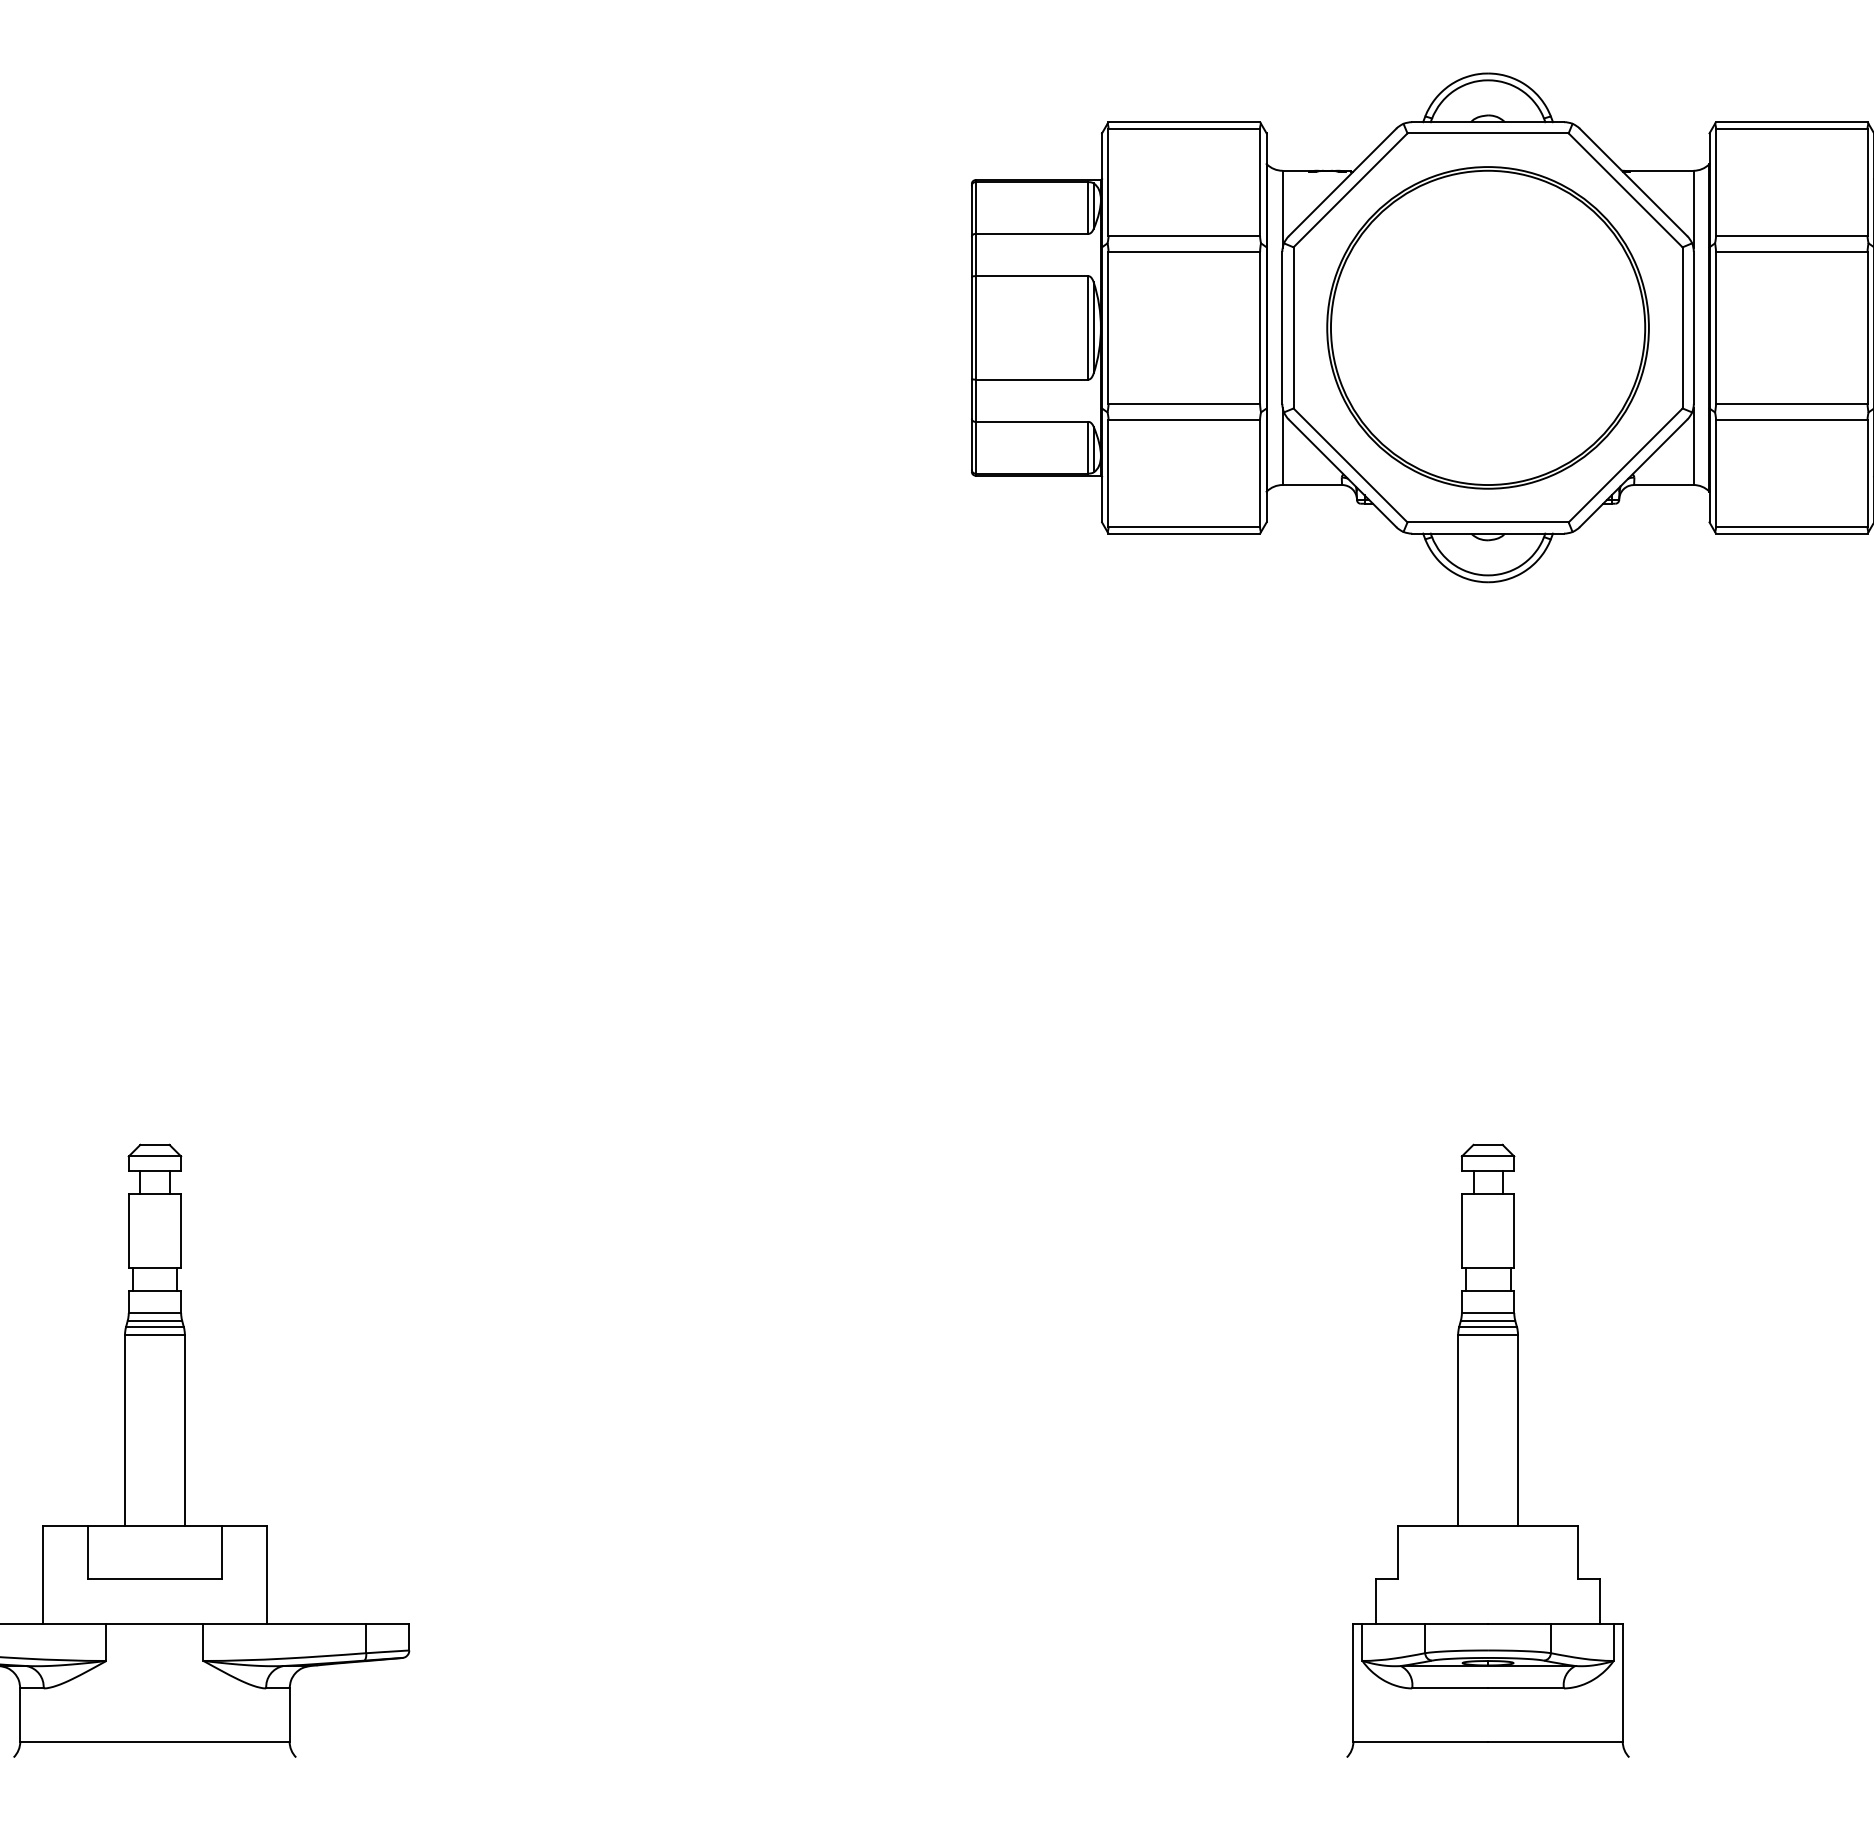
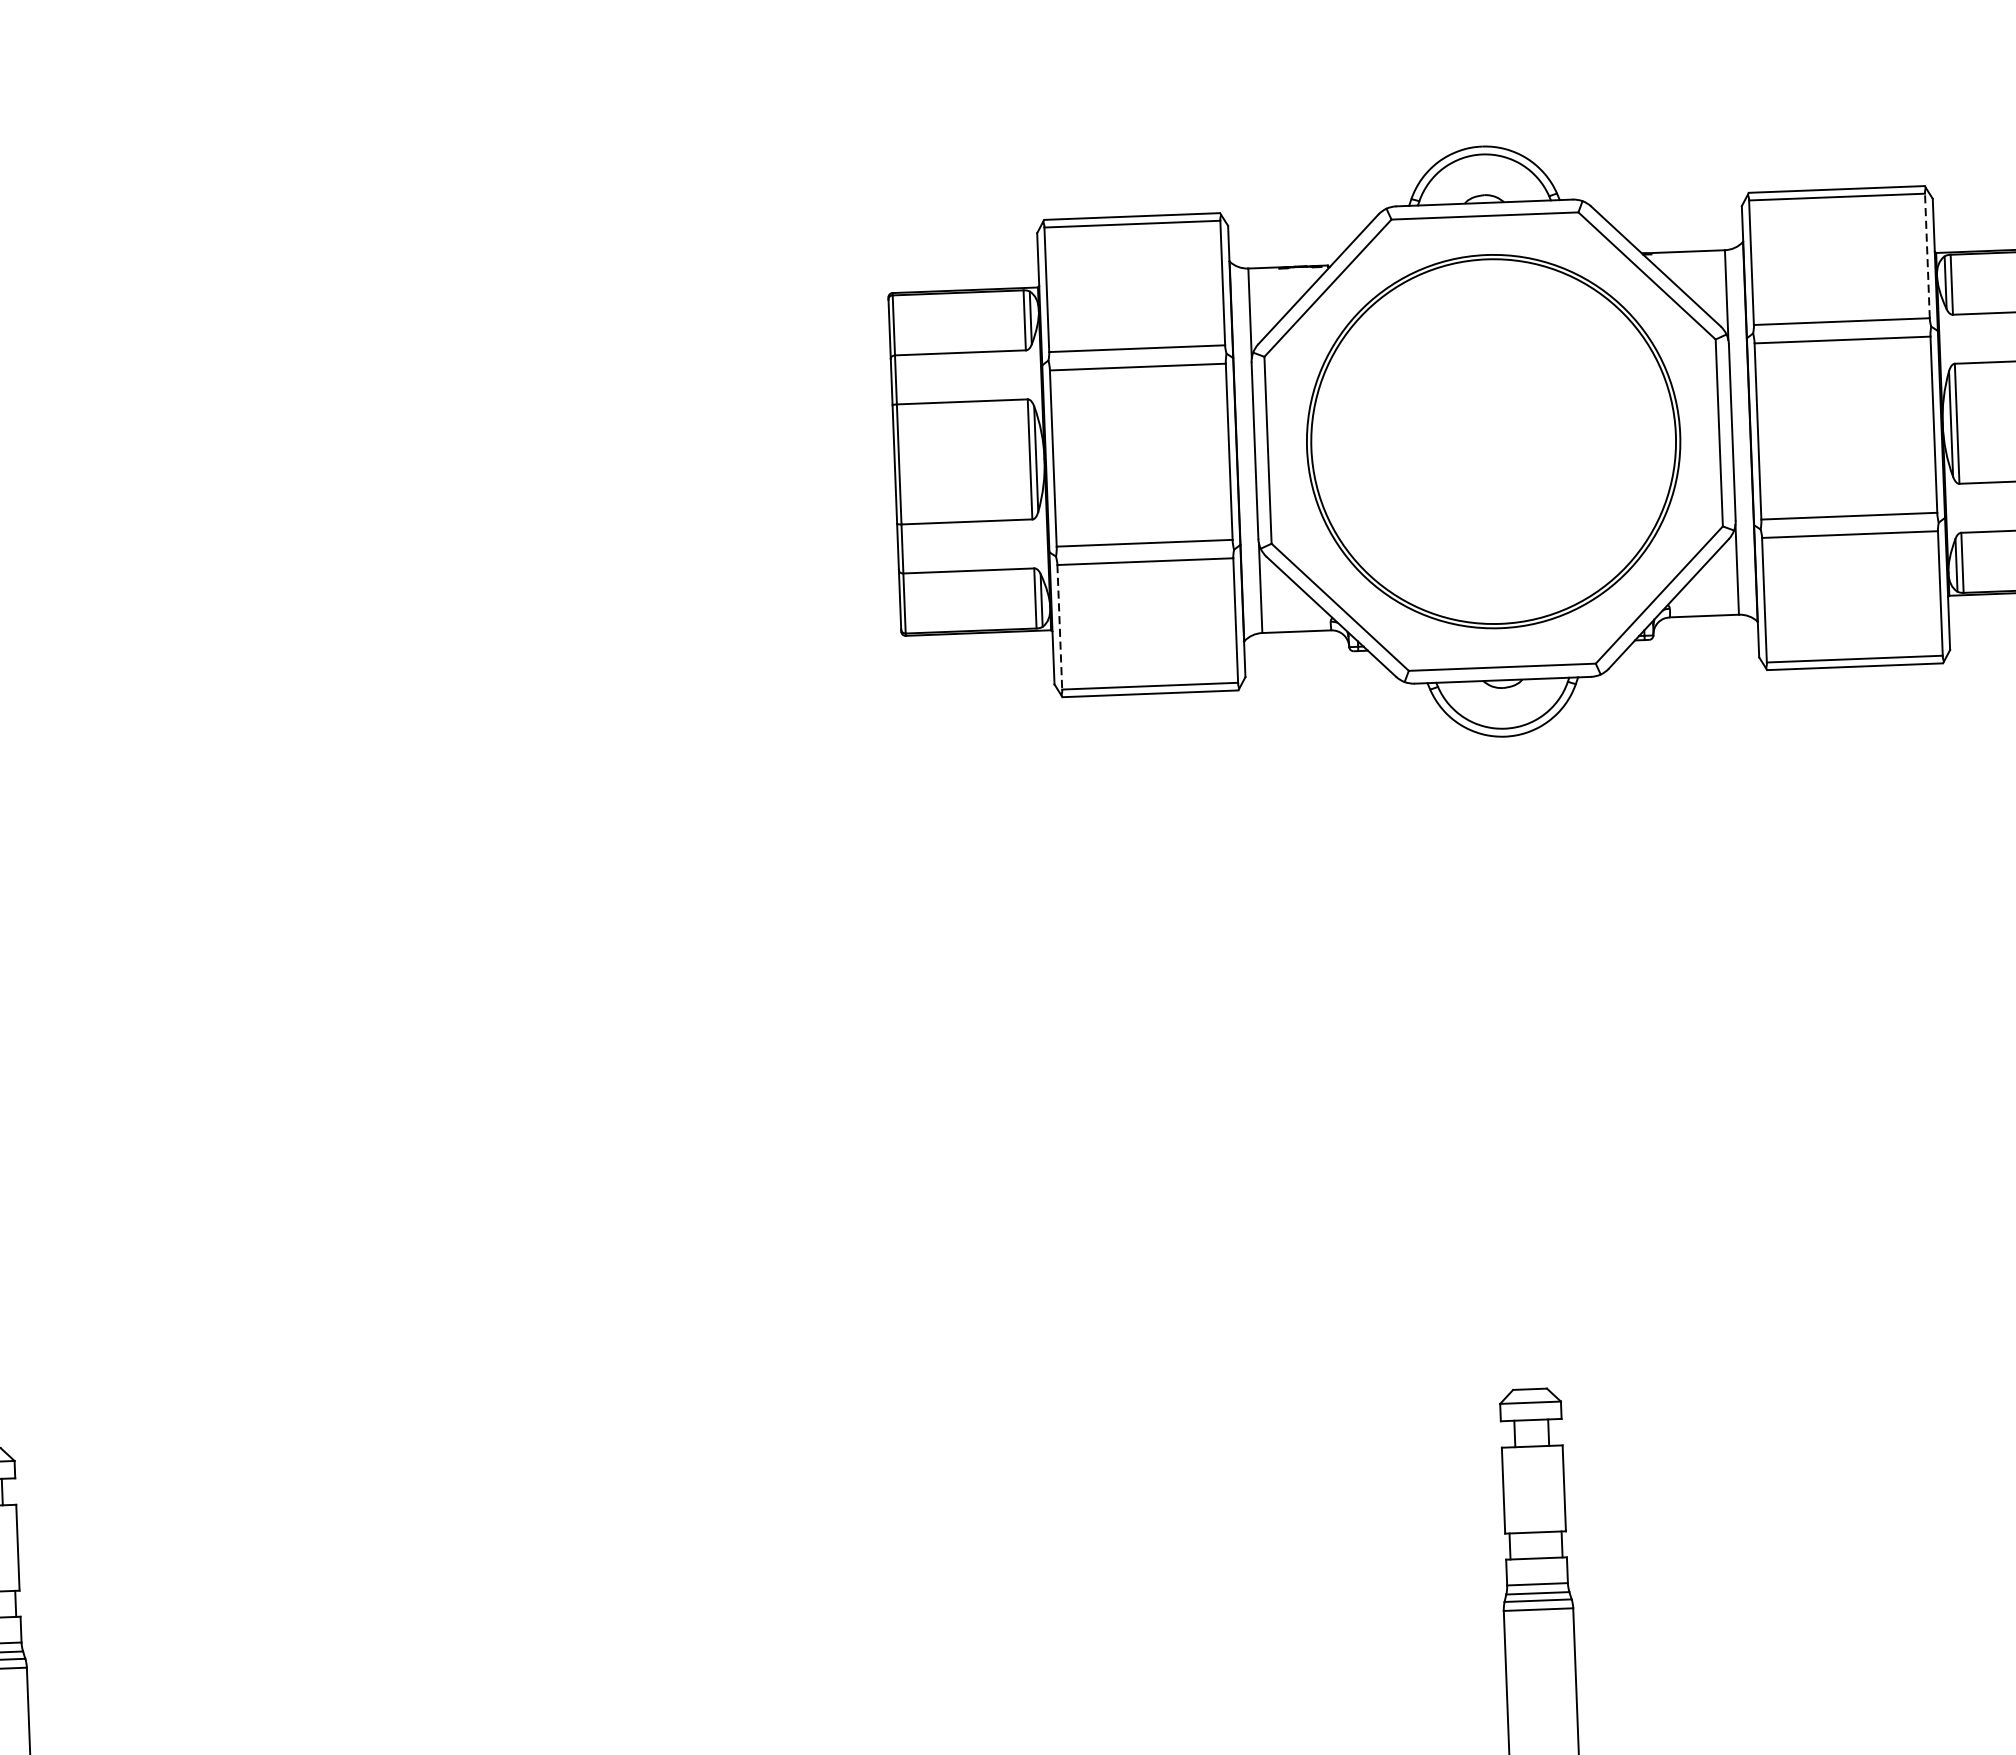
line: (1867, 182) -> (1927, 256), solid -> dashed
line: (1108, 473) -> (1059, 627), solid -> dashed

